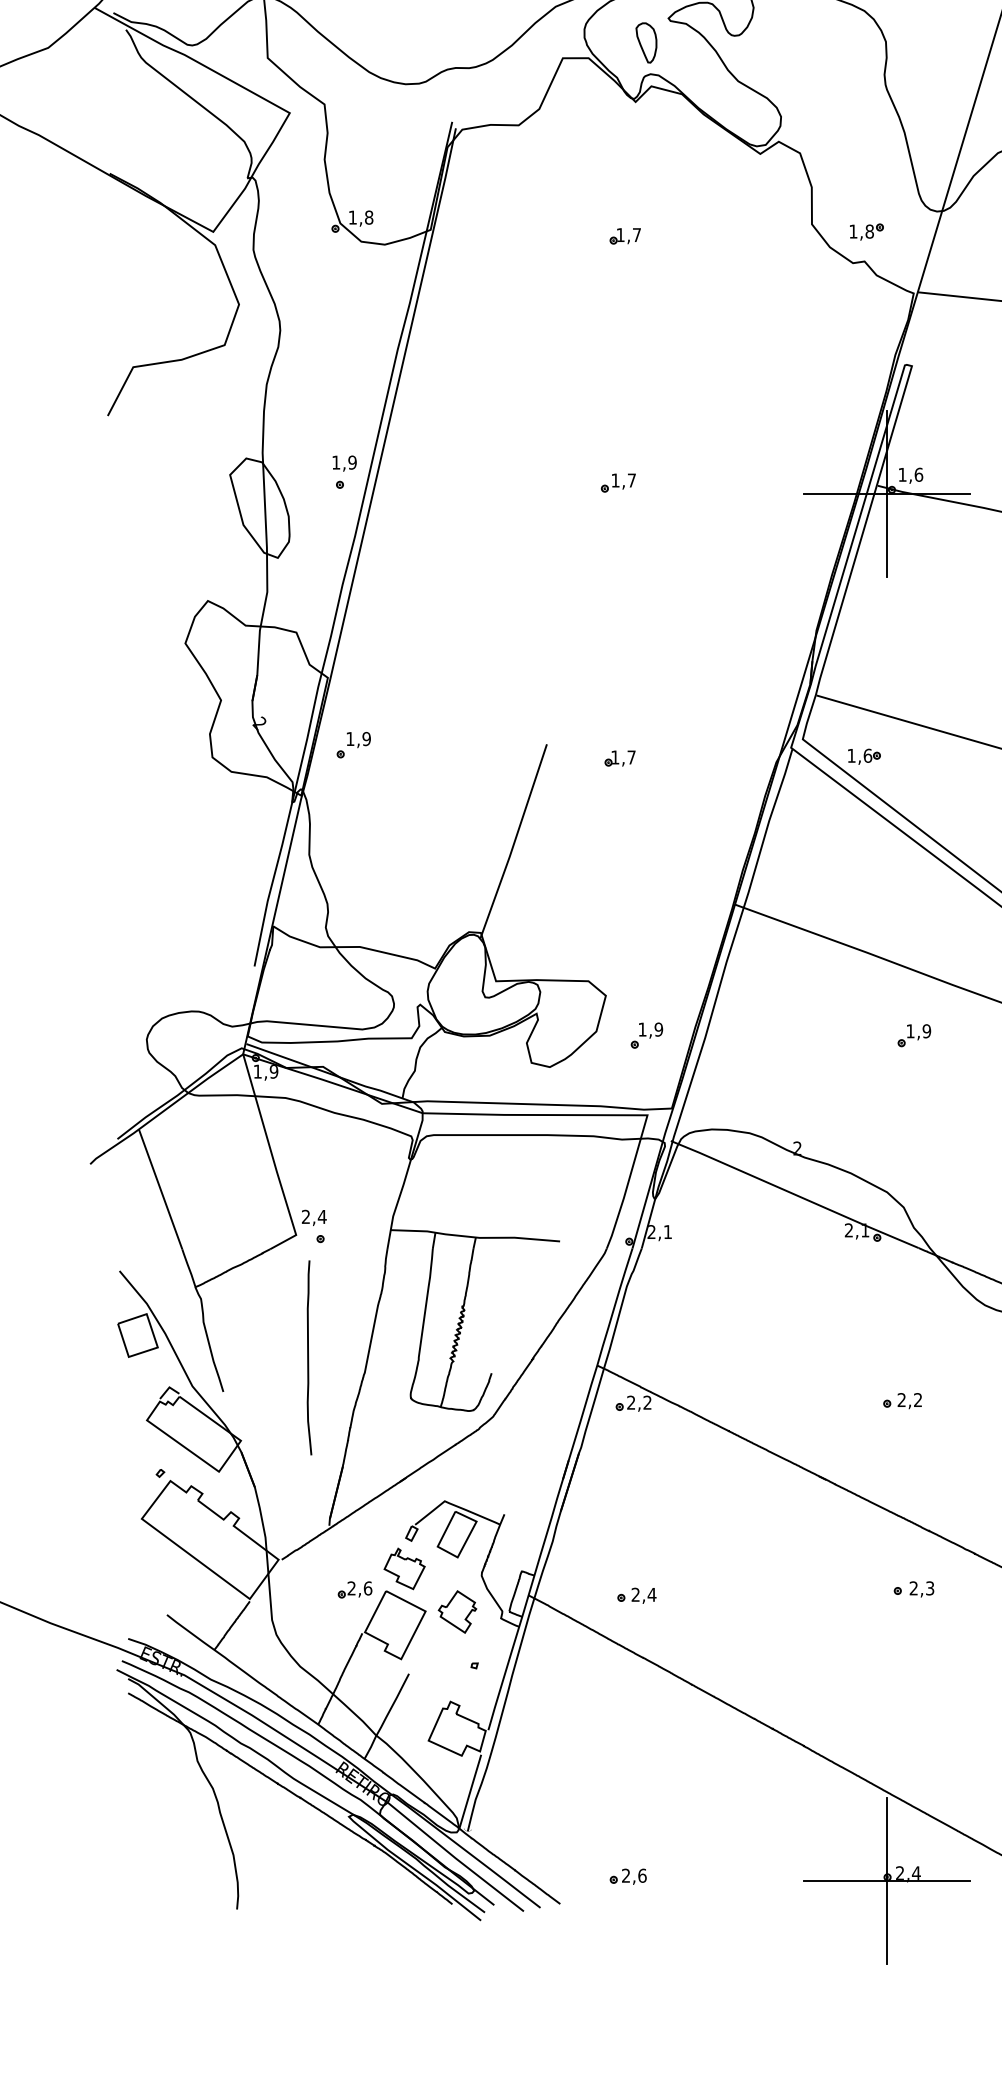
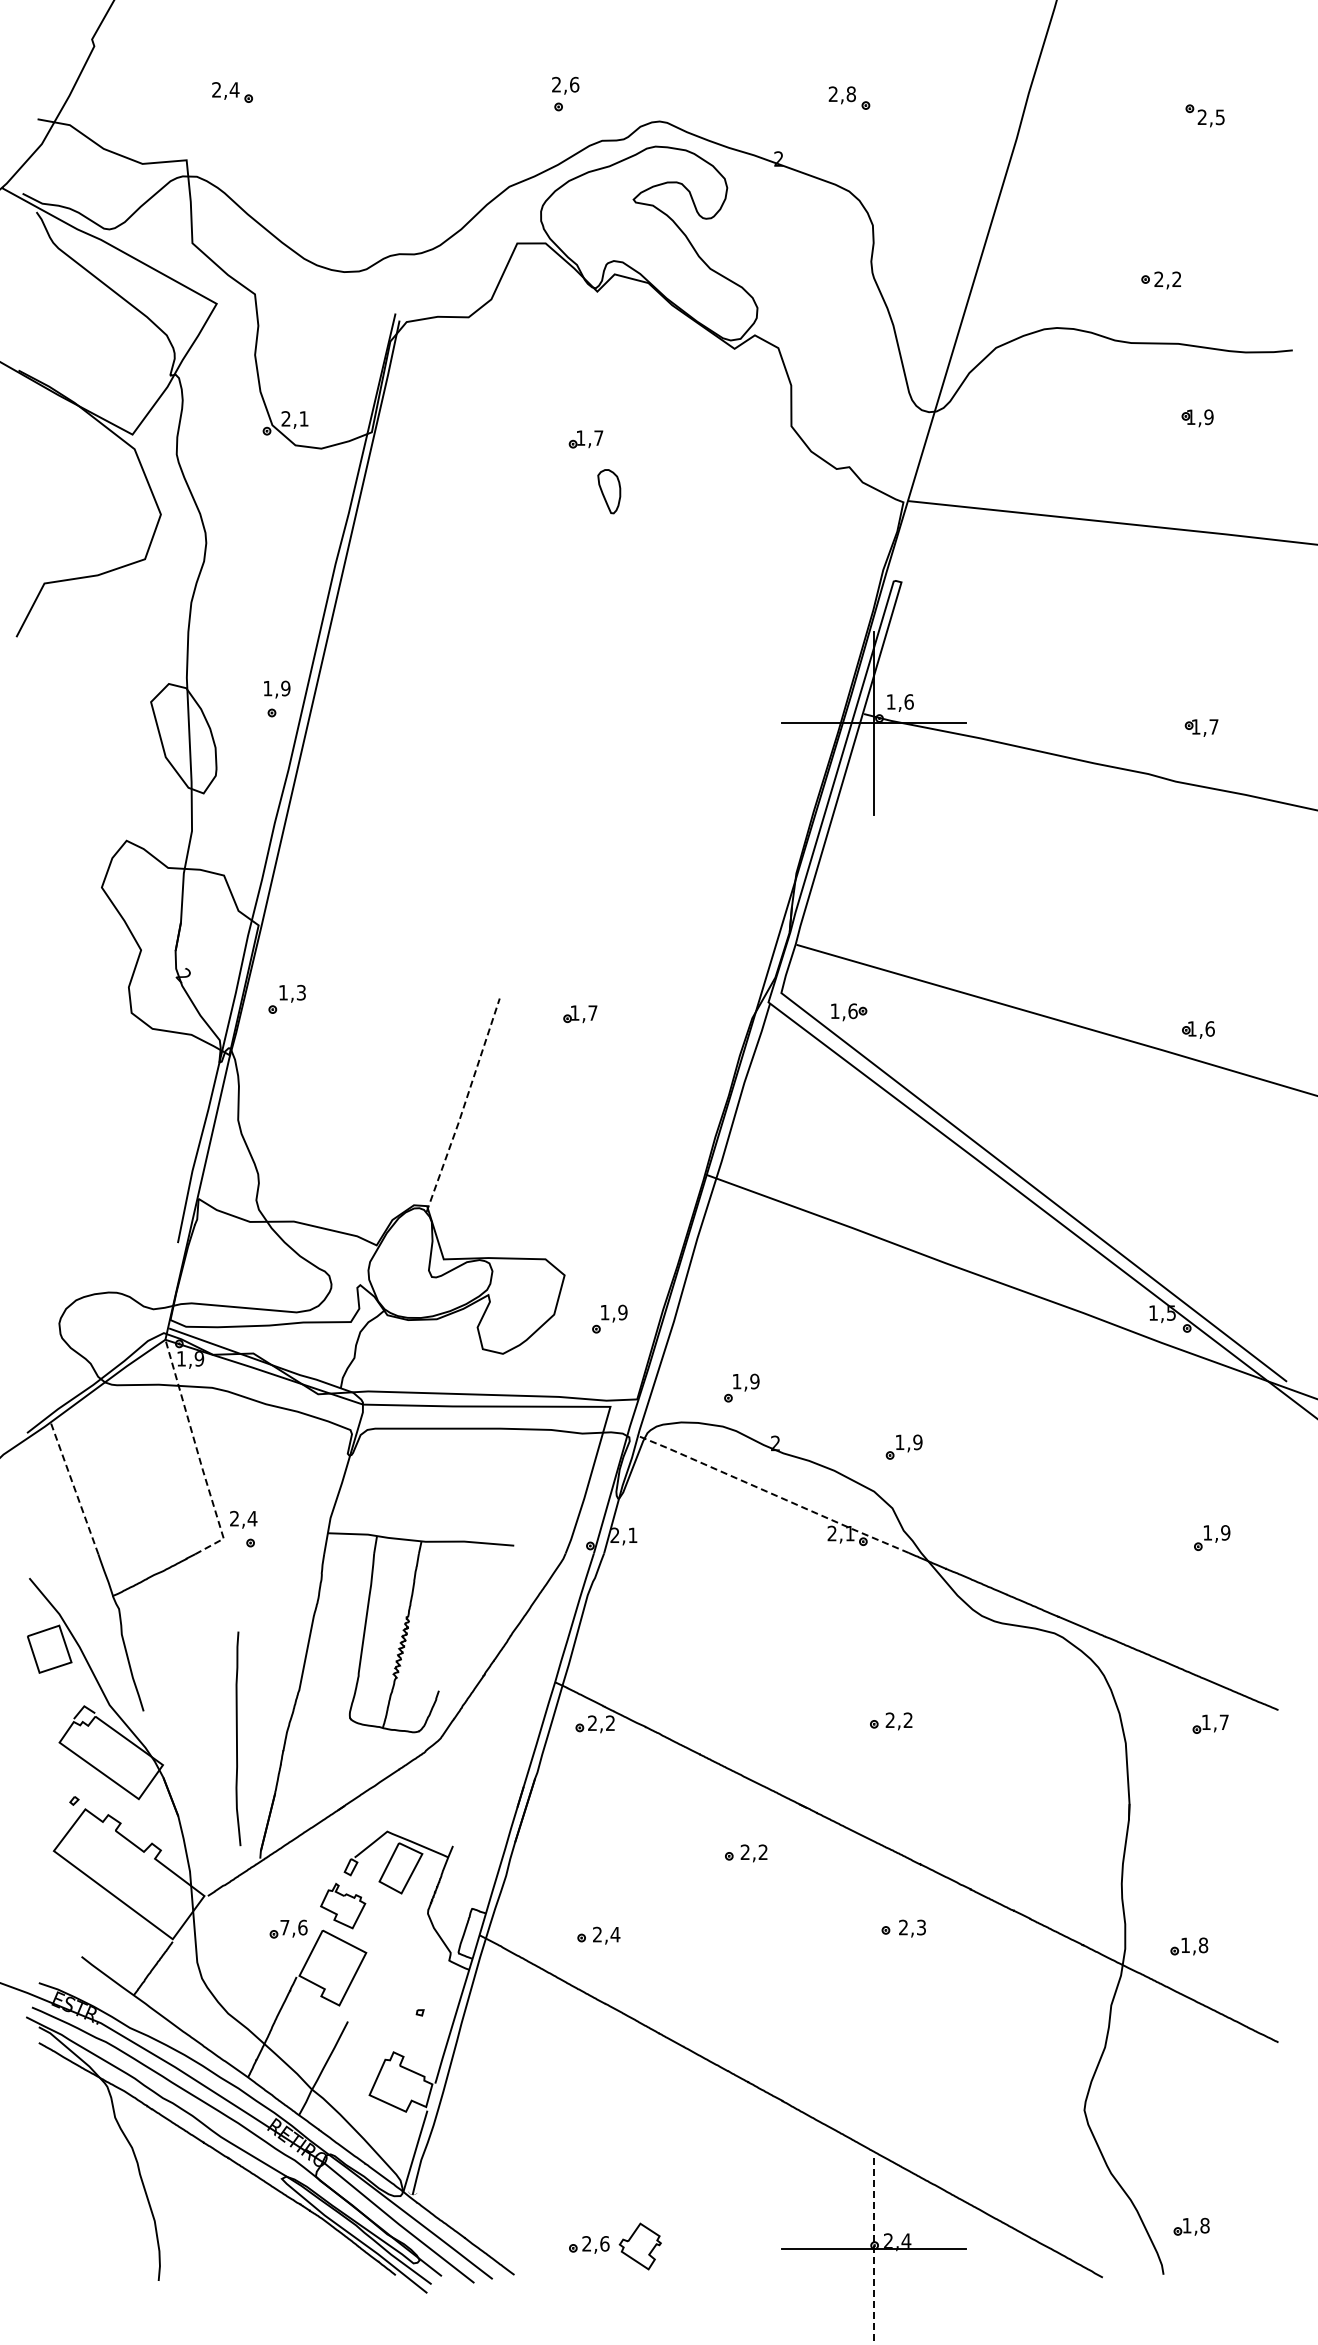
part: (646, 42) -> (609, 491), moved
text: (360, 217) -> (294, 418), 1,8 -> 2,1
part: (866, 231) -> (851, 434), removed
part: (618, 482) -> (578, 710), removed
text: (366, 738) -> (301, 992), 1,9 -> 1,3
line: (514, 842) -> (464, 1106), solid -> dashed
part: (913, 1035) -> (903, 1446), moved
part: (766, 1097) -> (741, 1387), added
line: (273, 1159) -> (198, 1455), solid -> dashed
line: (160, 1188) -> (74, 1487), solid -> dashed
line: (793, 1194) -> (771, 1493), solid -> dashed
curve: (308, 1357) -> (237, 1738), moved
part: (771, 1521) -> (746, 1853), added
text: (351, 1588) -> (284, 1927), 2,6 -> 7,6
part: (456, 1611) -> (639, 2246), moved
line: (886, 1880) -> (873, 2249), solid -> dashed

